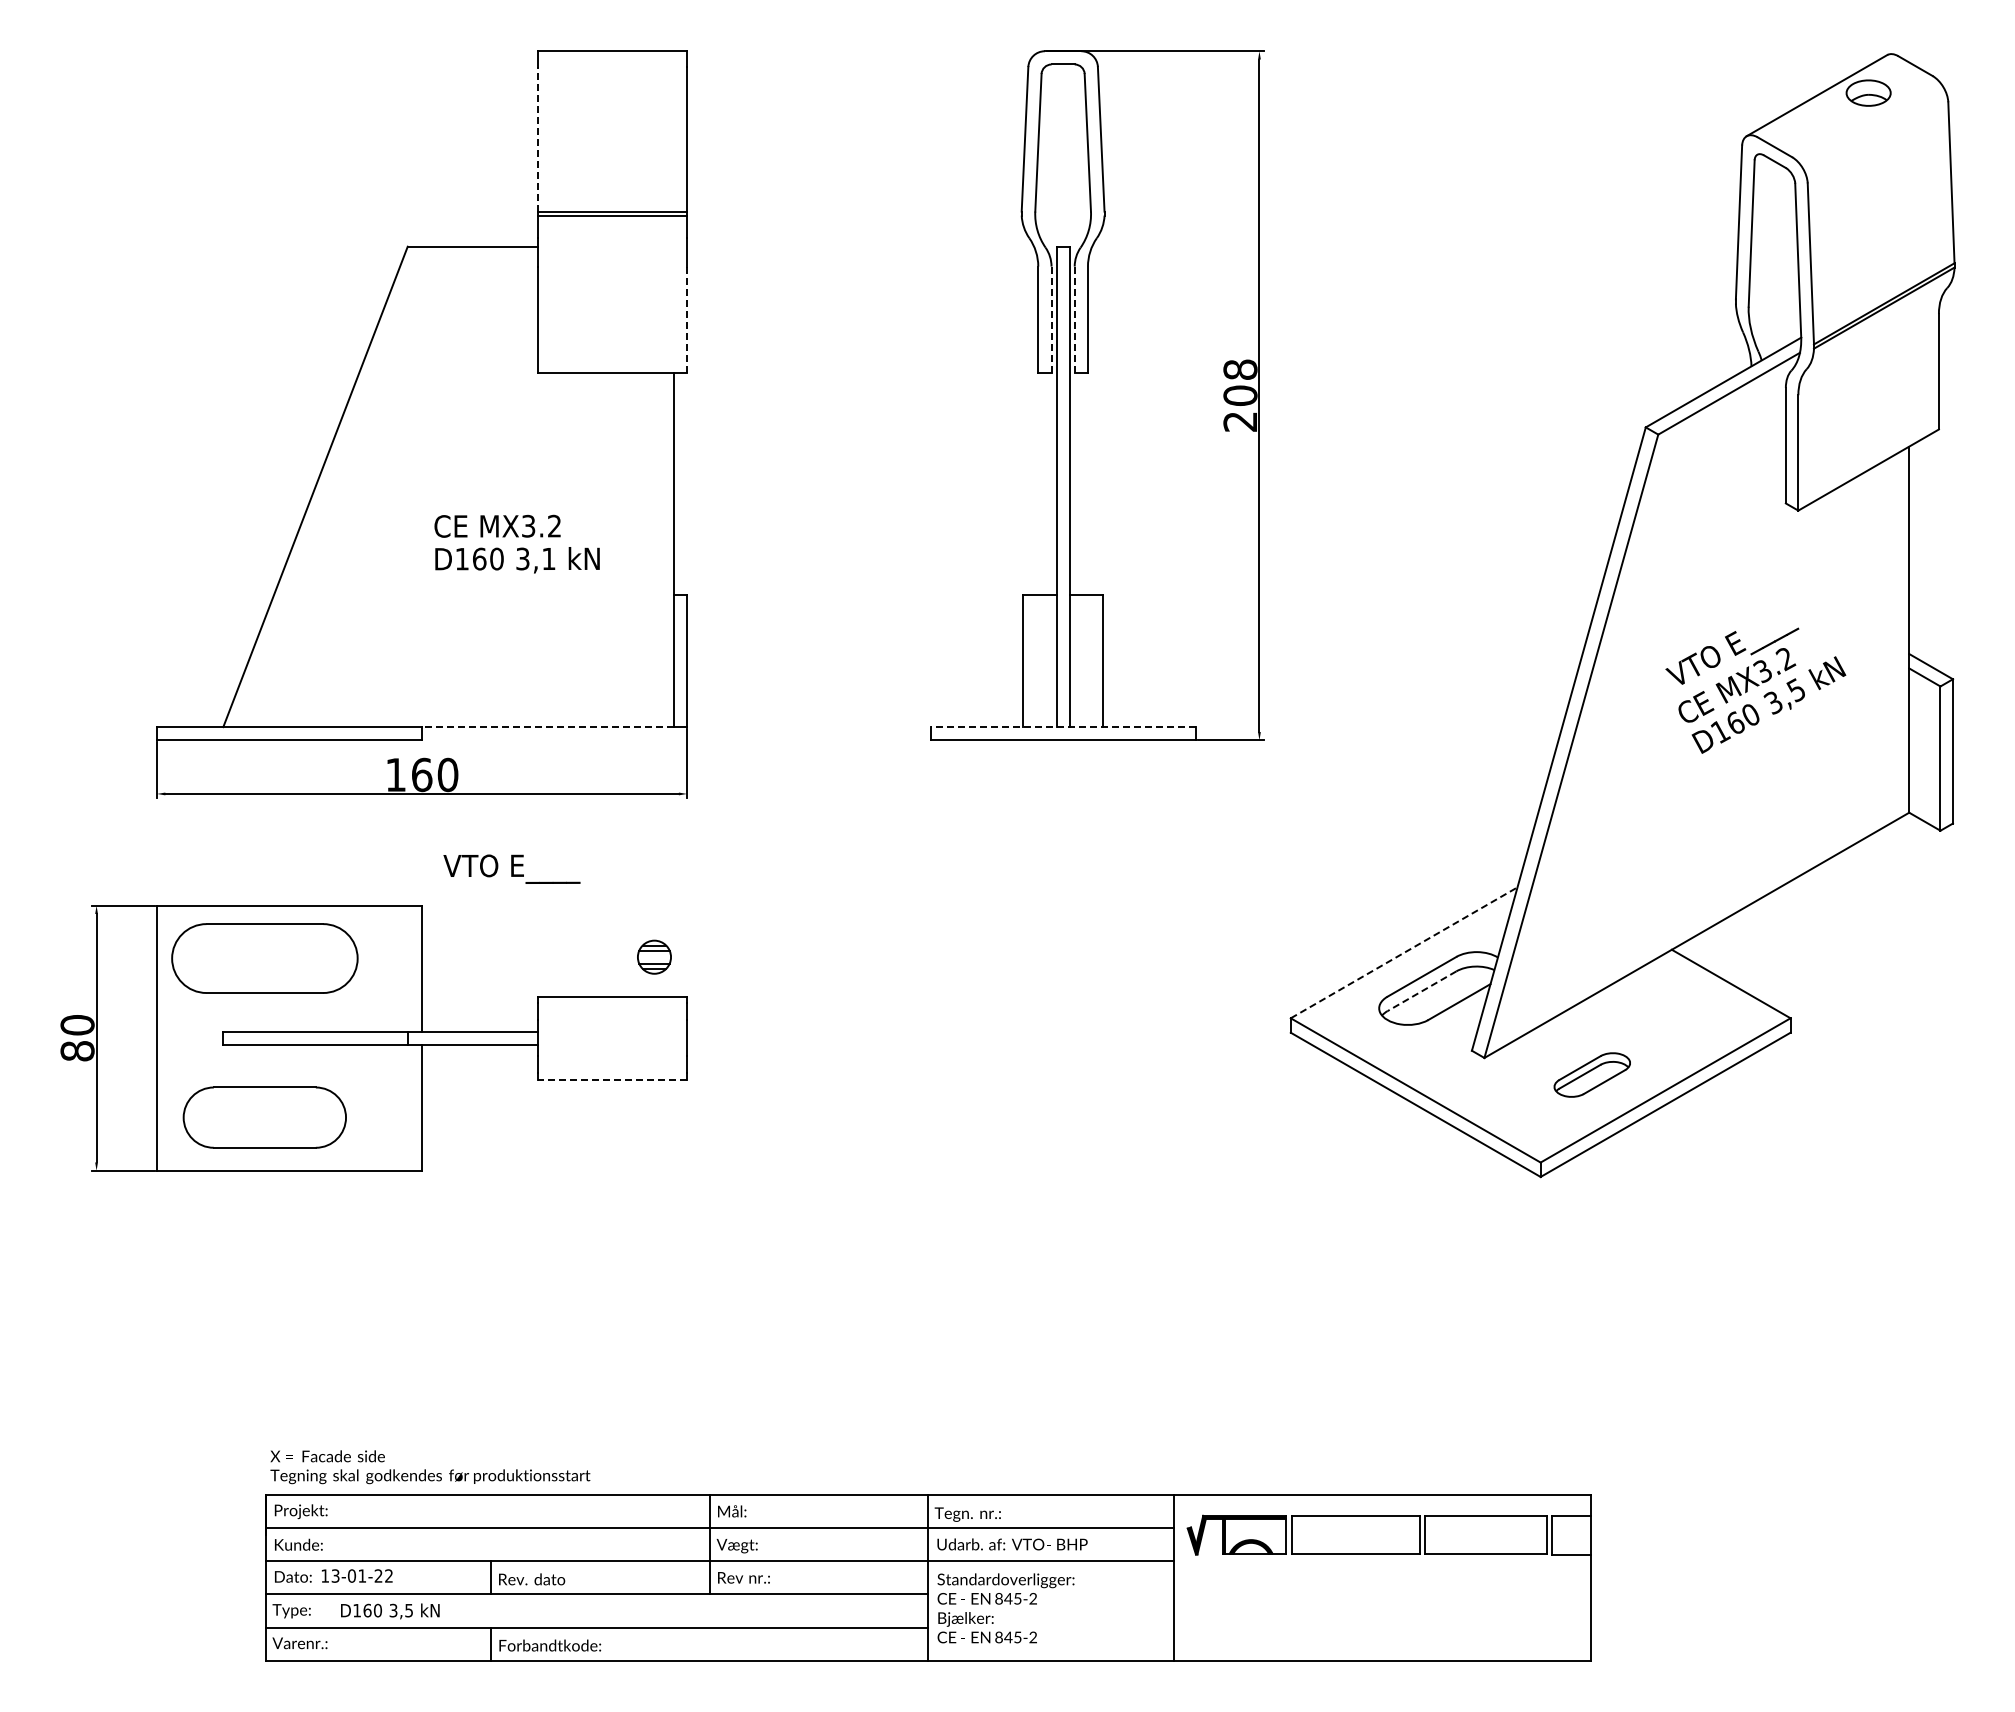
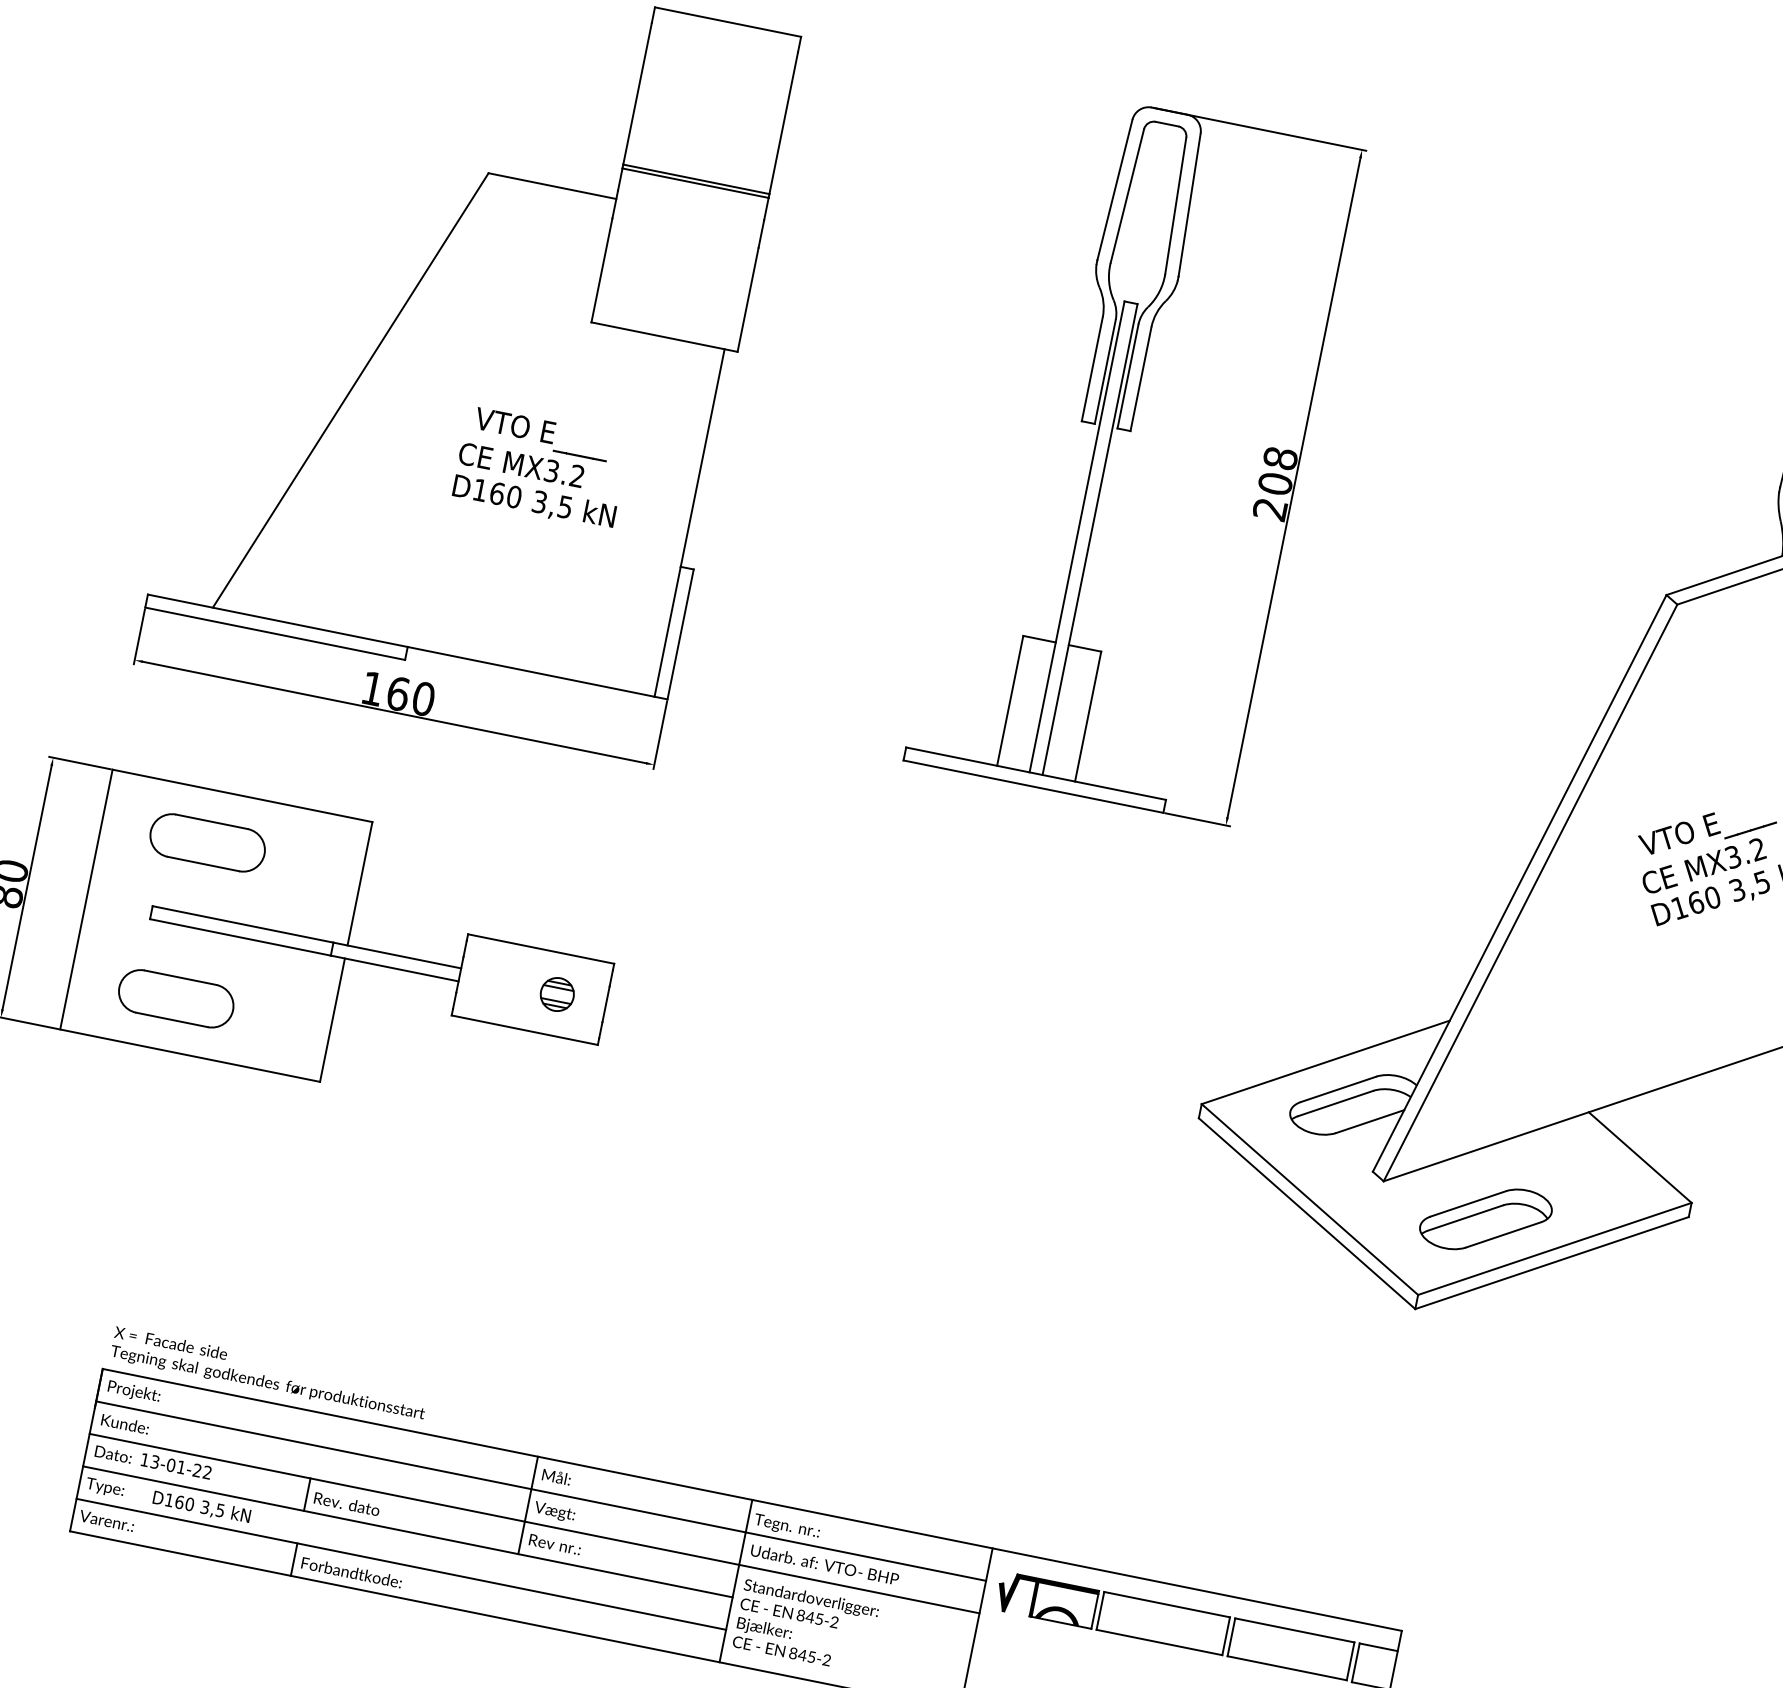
line: (538, 138) -> (638, 92), dashed -> solid
line: (1051, 319) -> (1105, 371), dashed -> solid
line: (687, 320) -> (748, 300), dashed -> solid
line: (1074, 320) -> (1127, 377), dashed -> solid
text: (548, 559) -> (564, 507), 3,1 -> 3,5
line: (548, 727) -> (531, 672), dashed -> solid
line: (1063, 727) -> (1036, 774), dashed -> solid
text: (511, 868) -> (541, 433), moved
line: (1404, 952) -> (1326, 1062), dashed -> solid
part: (654, 956) -> (557, 993), moved
part: (264, 958) -> (207, 842), size x0.62
line: (1421, 991) -> (1335, 1103), dashed -> solid
part: (1592, 1074) -> (1486, 1218), size x1.67
line: (612, 1079) -> (524, 1030), dashed -> solid
part: (264, 1117) -> (176, 998), size x0.71

